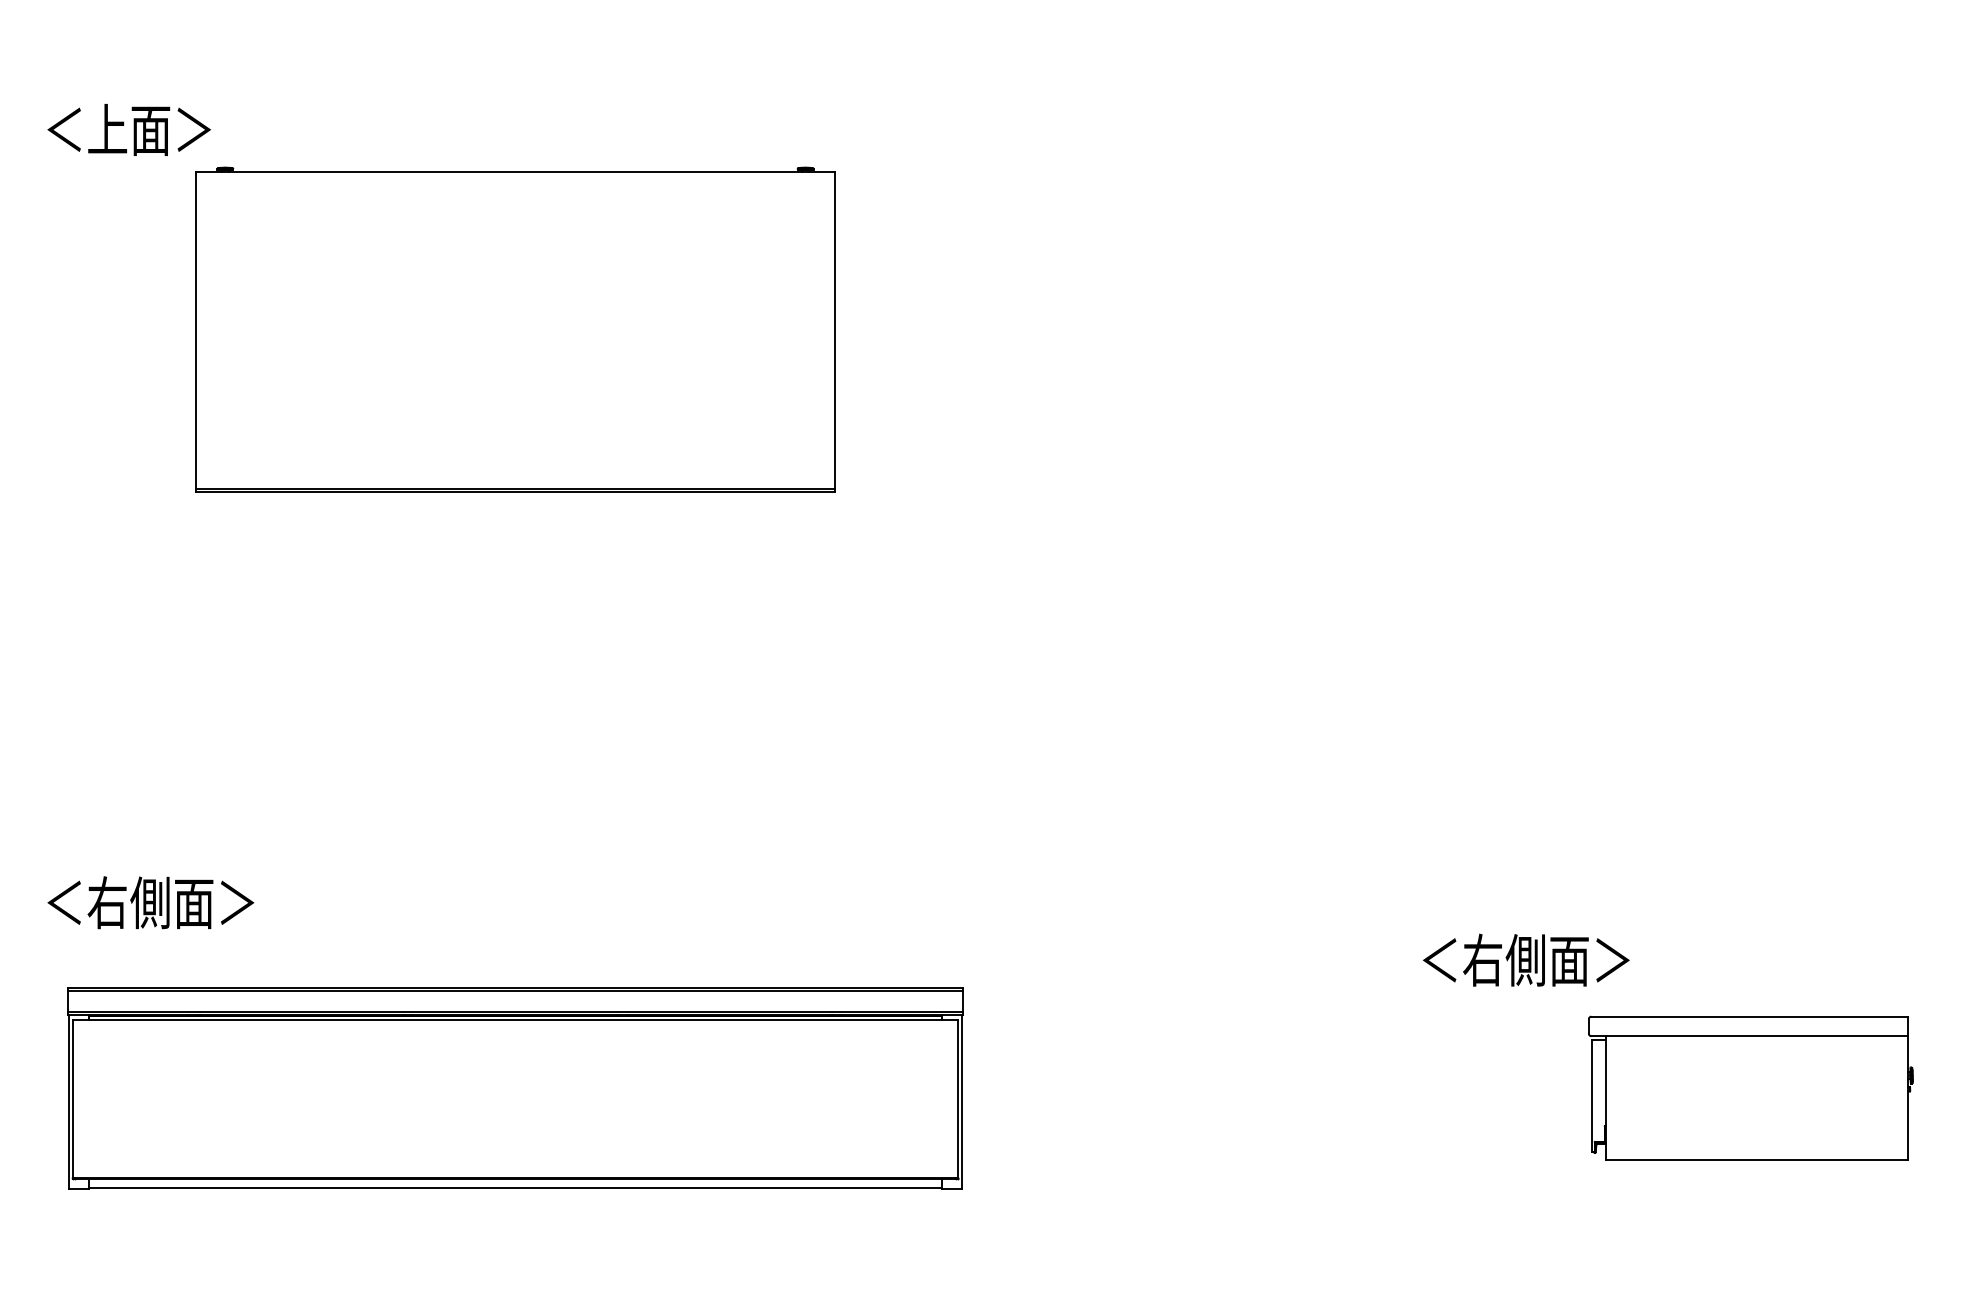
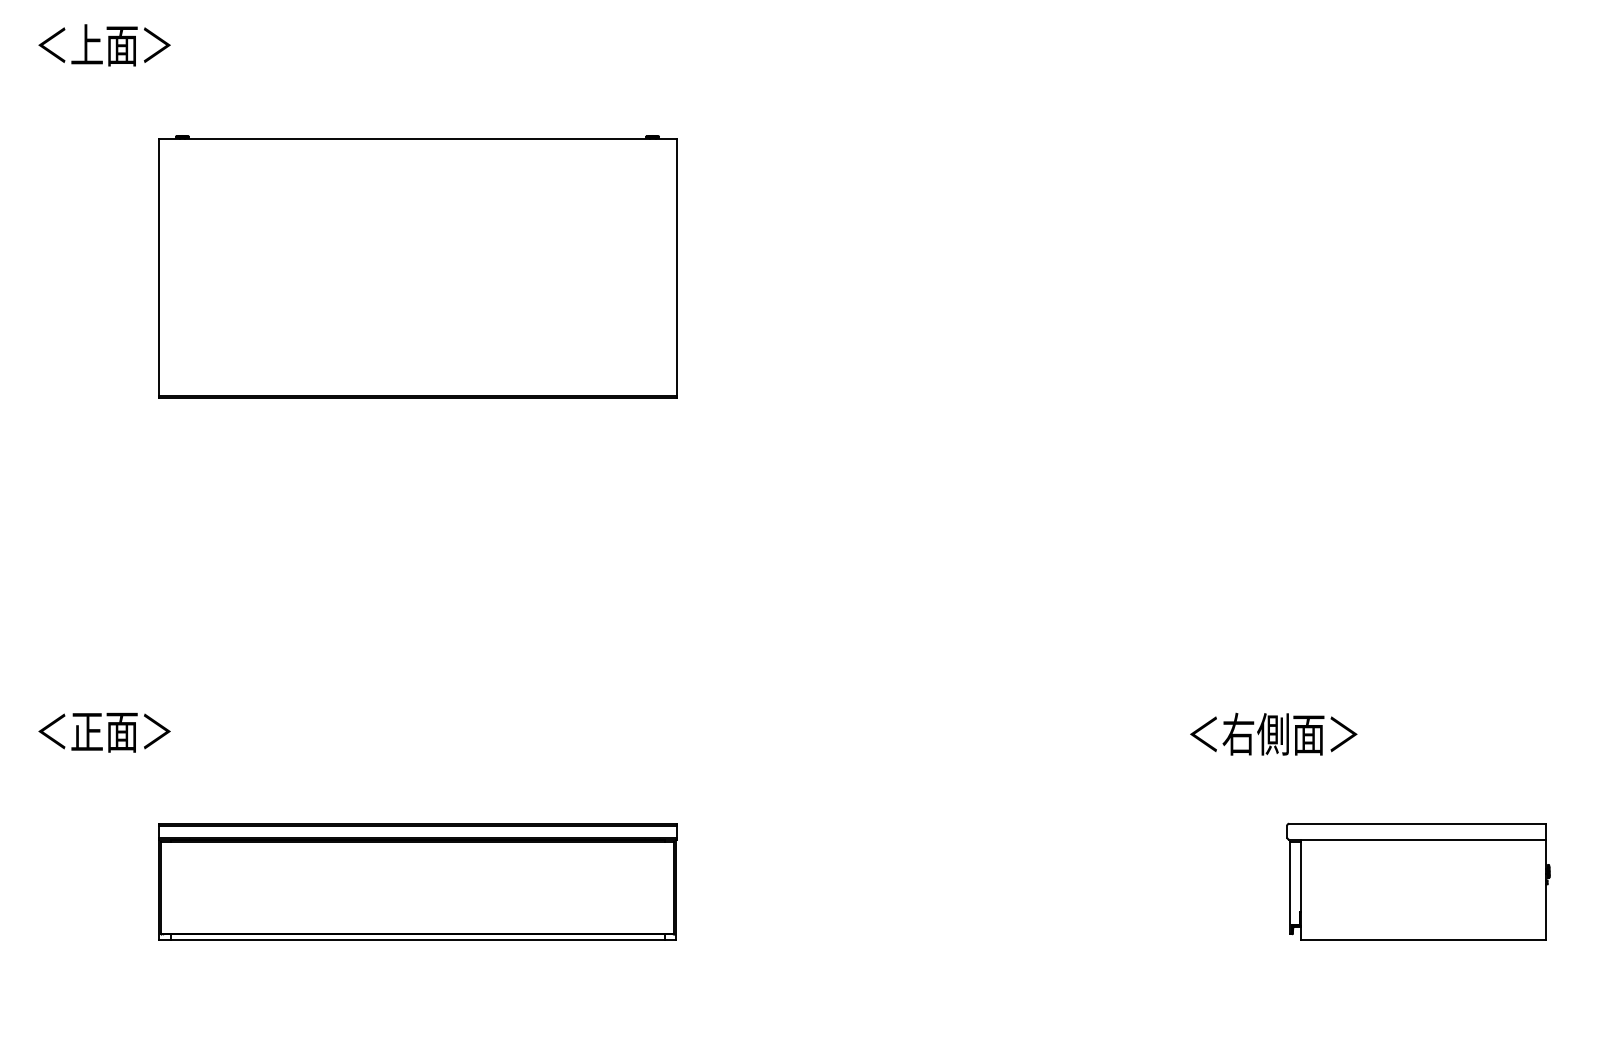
text: (128, 129) -> (104, 44), moved
text: (170, 902) -> (138, 731), ＜右側面＞ -> ＜正面＞
text: (1526, 959) -> (1273, 733), moved
part: (515, 1088) -> (417, 881), size x0.71

